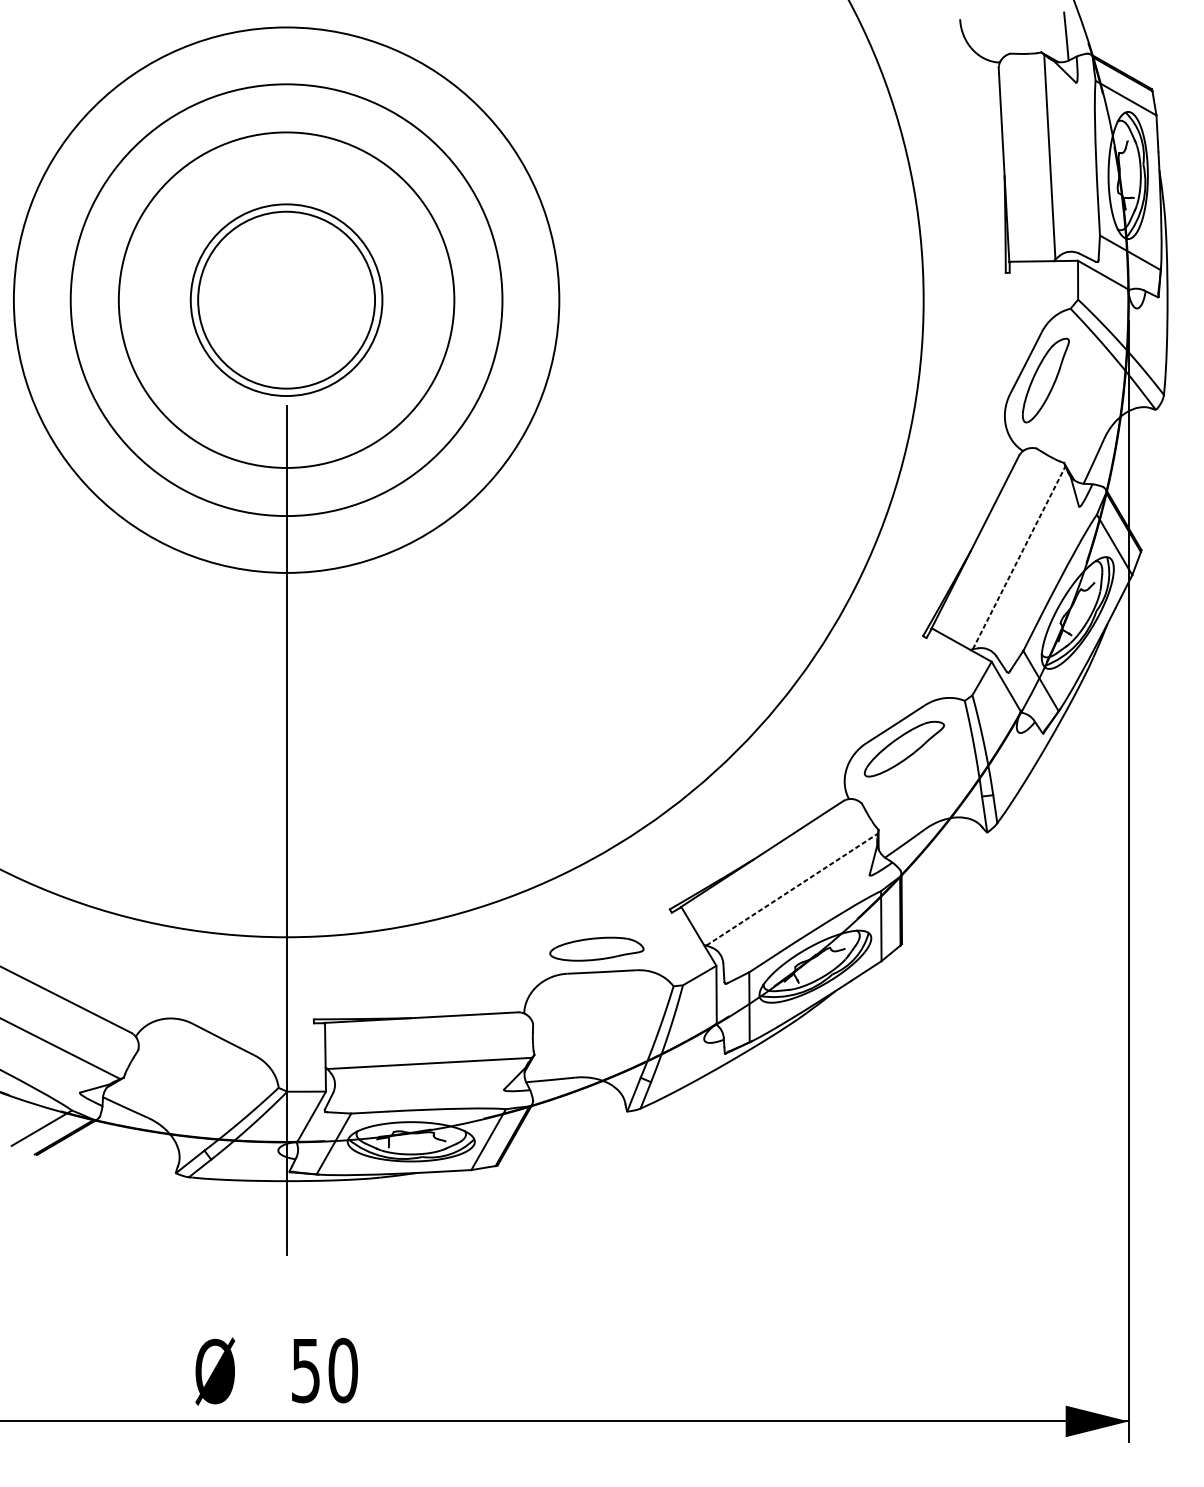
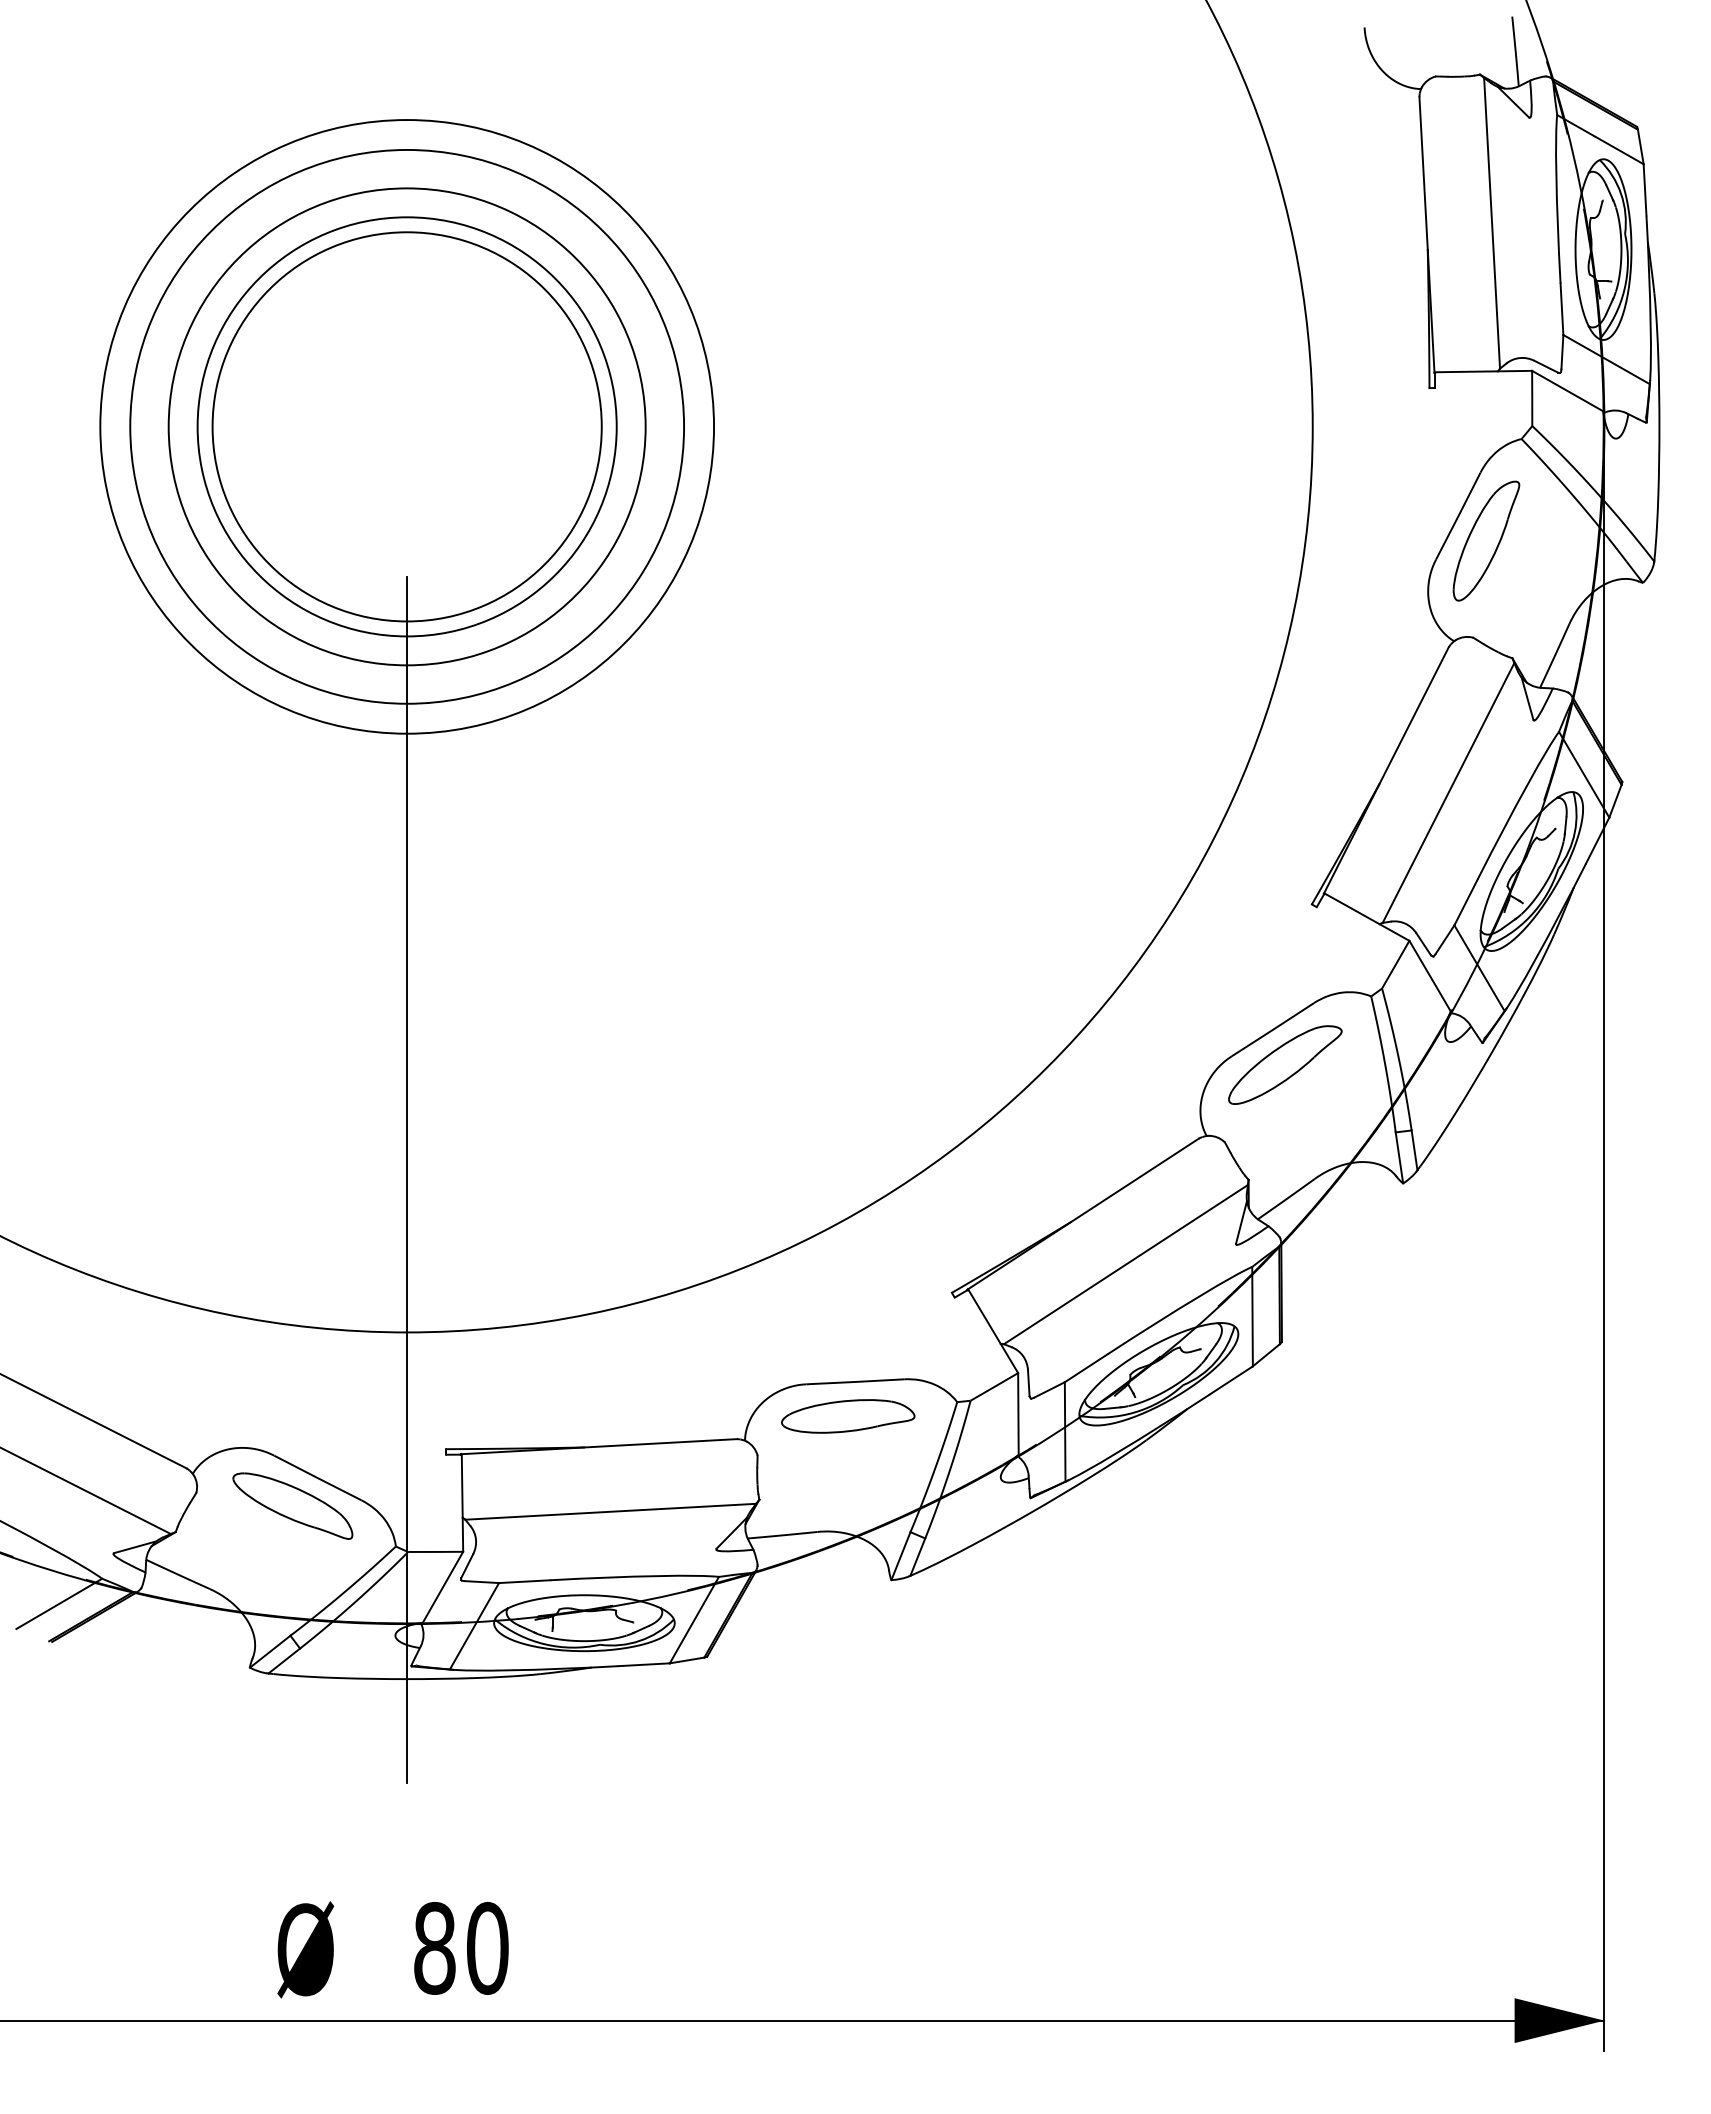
circle: (286, 299) -> (406, 426), size x1.43
circle: (286, 299) -> (406, 426), size x1.67
circle: (286, 299) -> (407, 426), size x0.71
line: (1019, 558) -> (1448, 793), dashed -> solid
line: (791, 889) -> (1125, 1264), dashed -> solid
part: (597, 949) -> (848, 1416), moved
part: (205, 1059) -> (292, 1505), added
text: (305, 1370) -> (434, 1948), 50 -> 80

